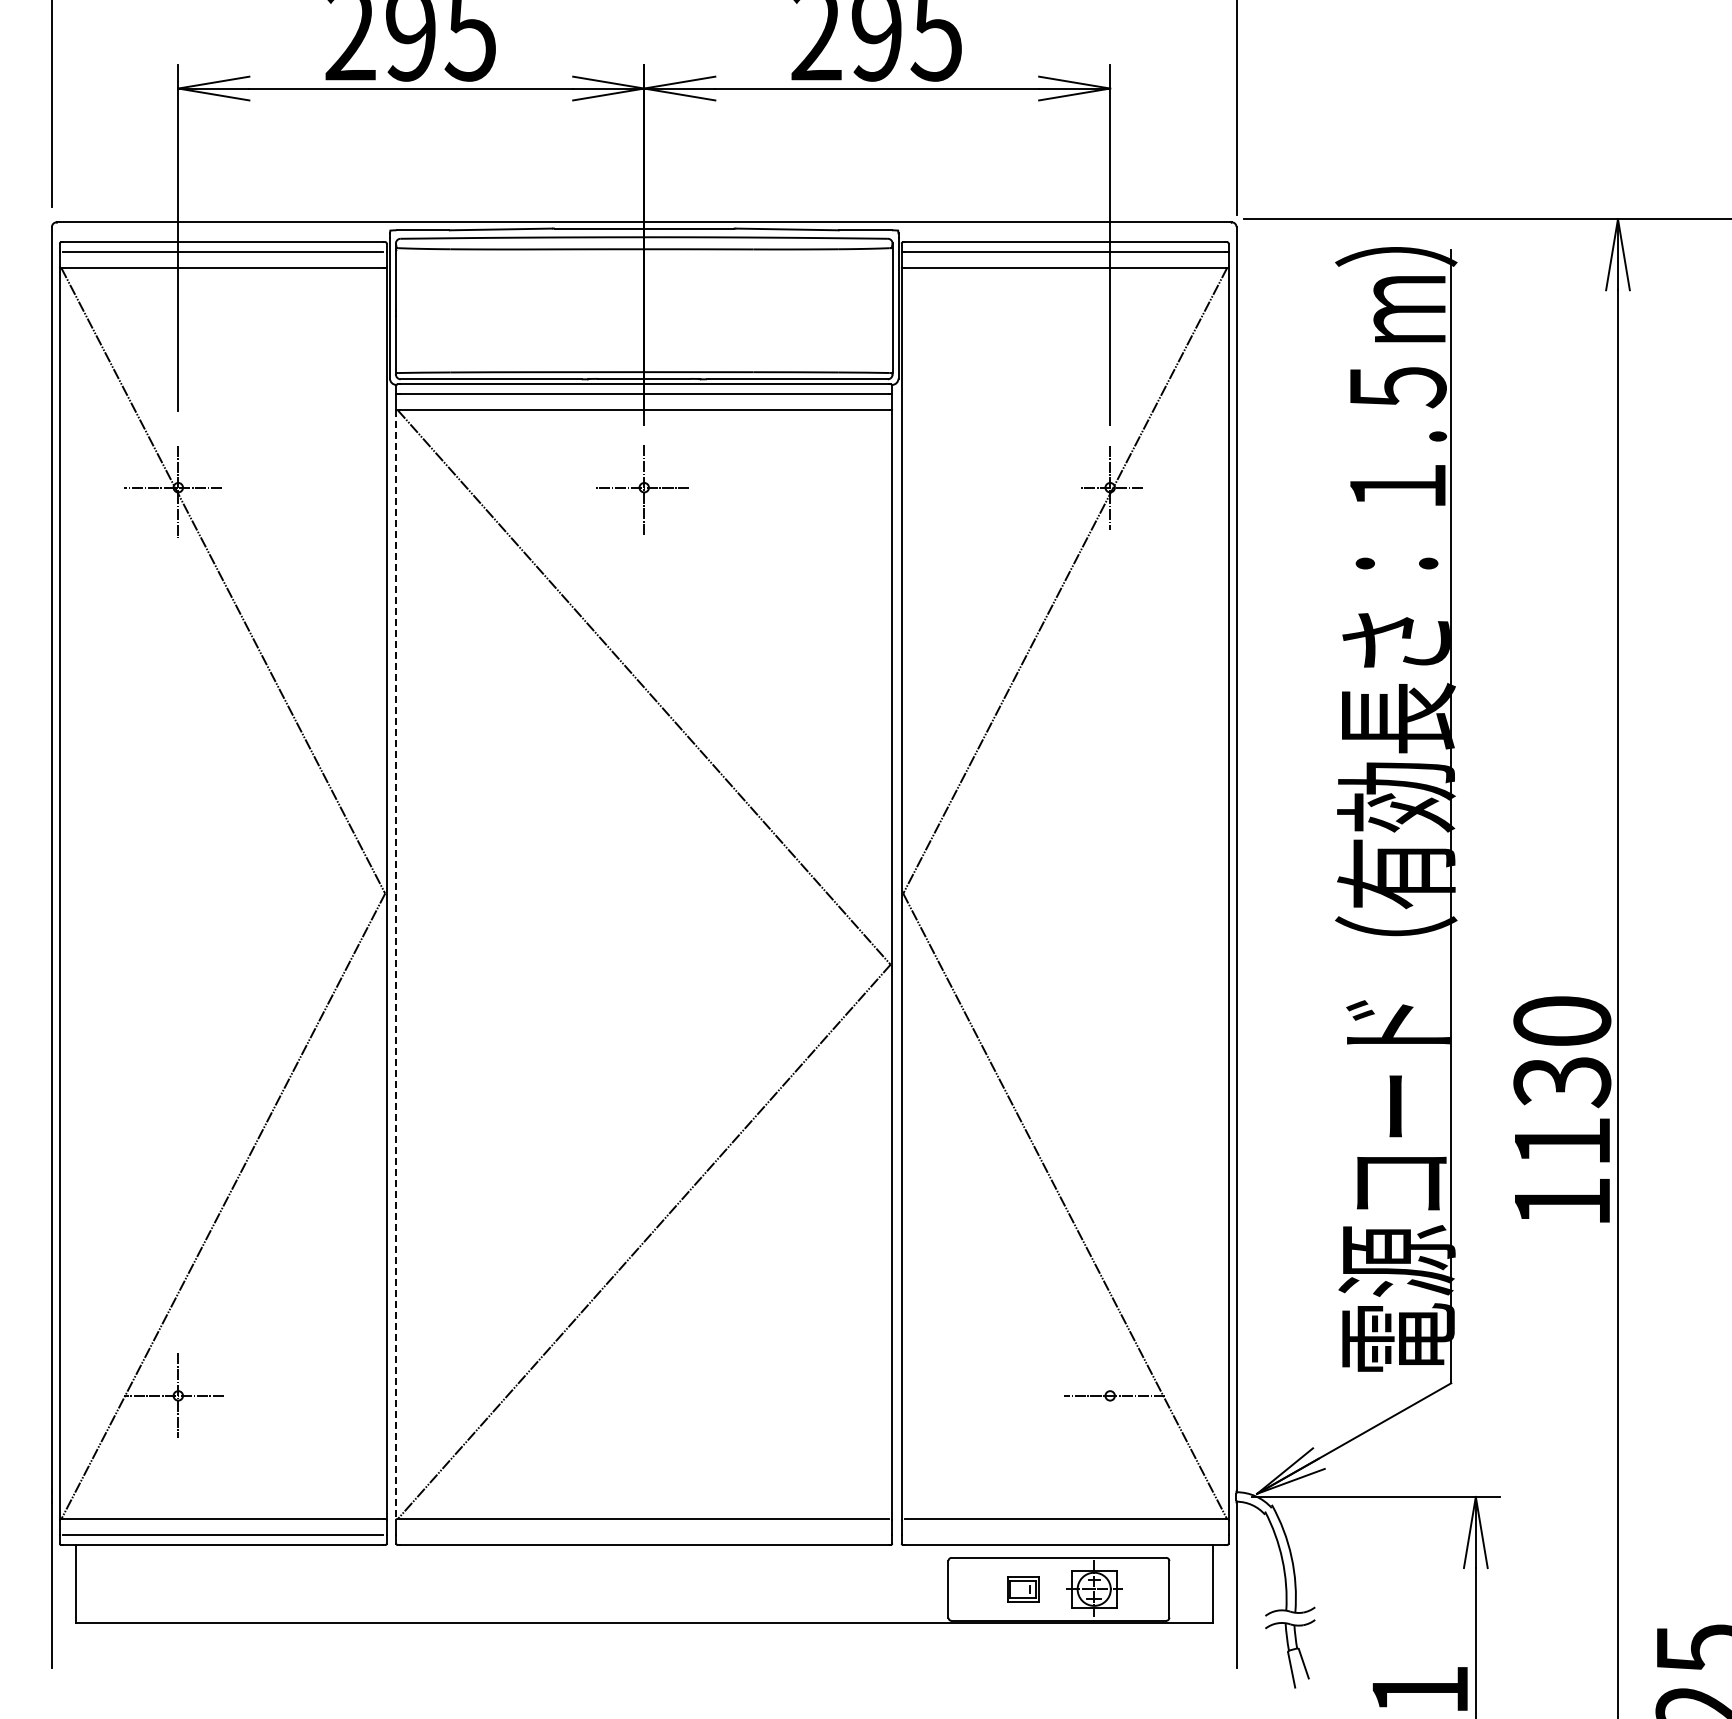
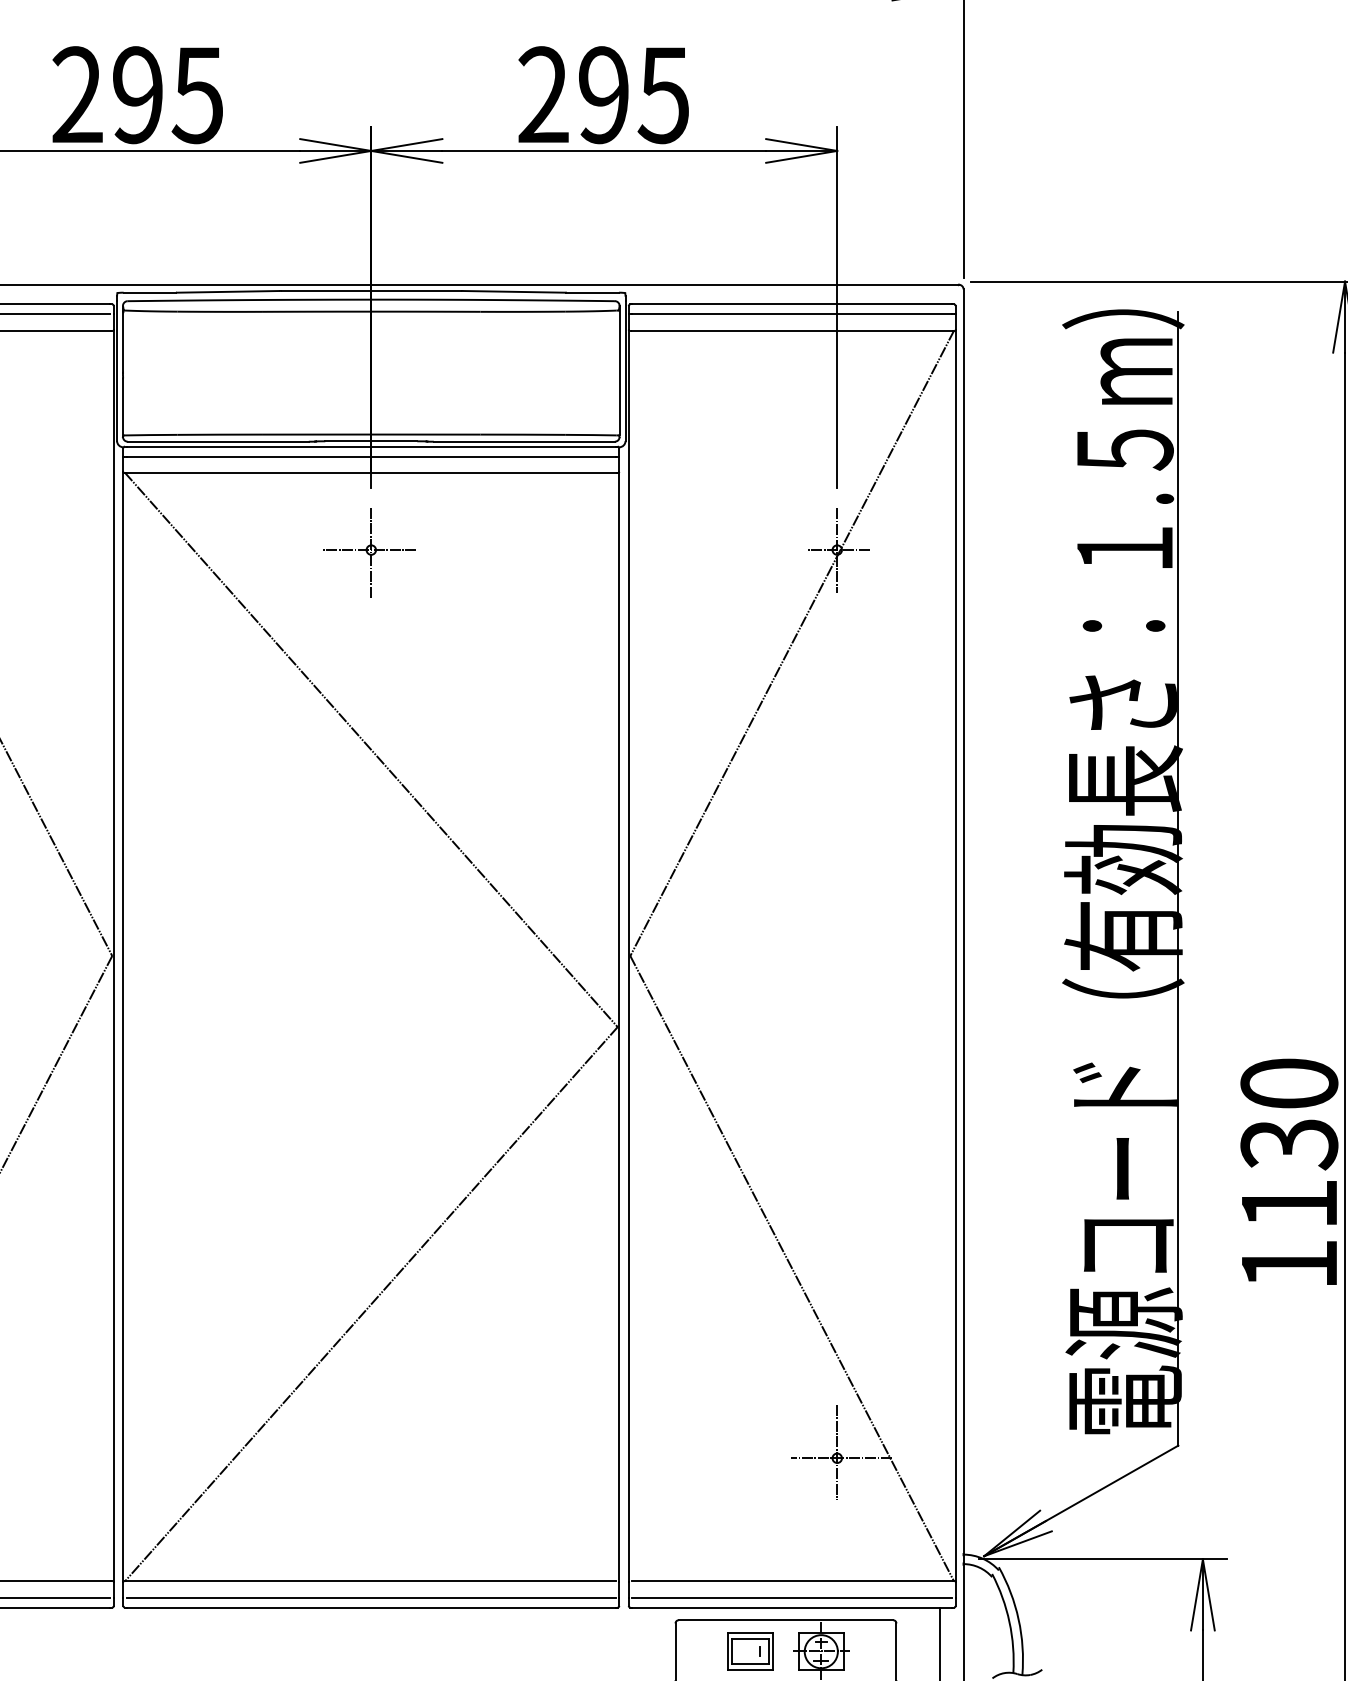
line: (396, 965) -> (123, 1027), dashed -> solid
line: (1110, 1389) -> (837, 1451), added
line: (643, 1535) -> (370, 1597), added
line: (1065, 1535) -> (792, 1597), added
part: (1023, 1589) -> (750, 1651), size x1.43

